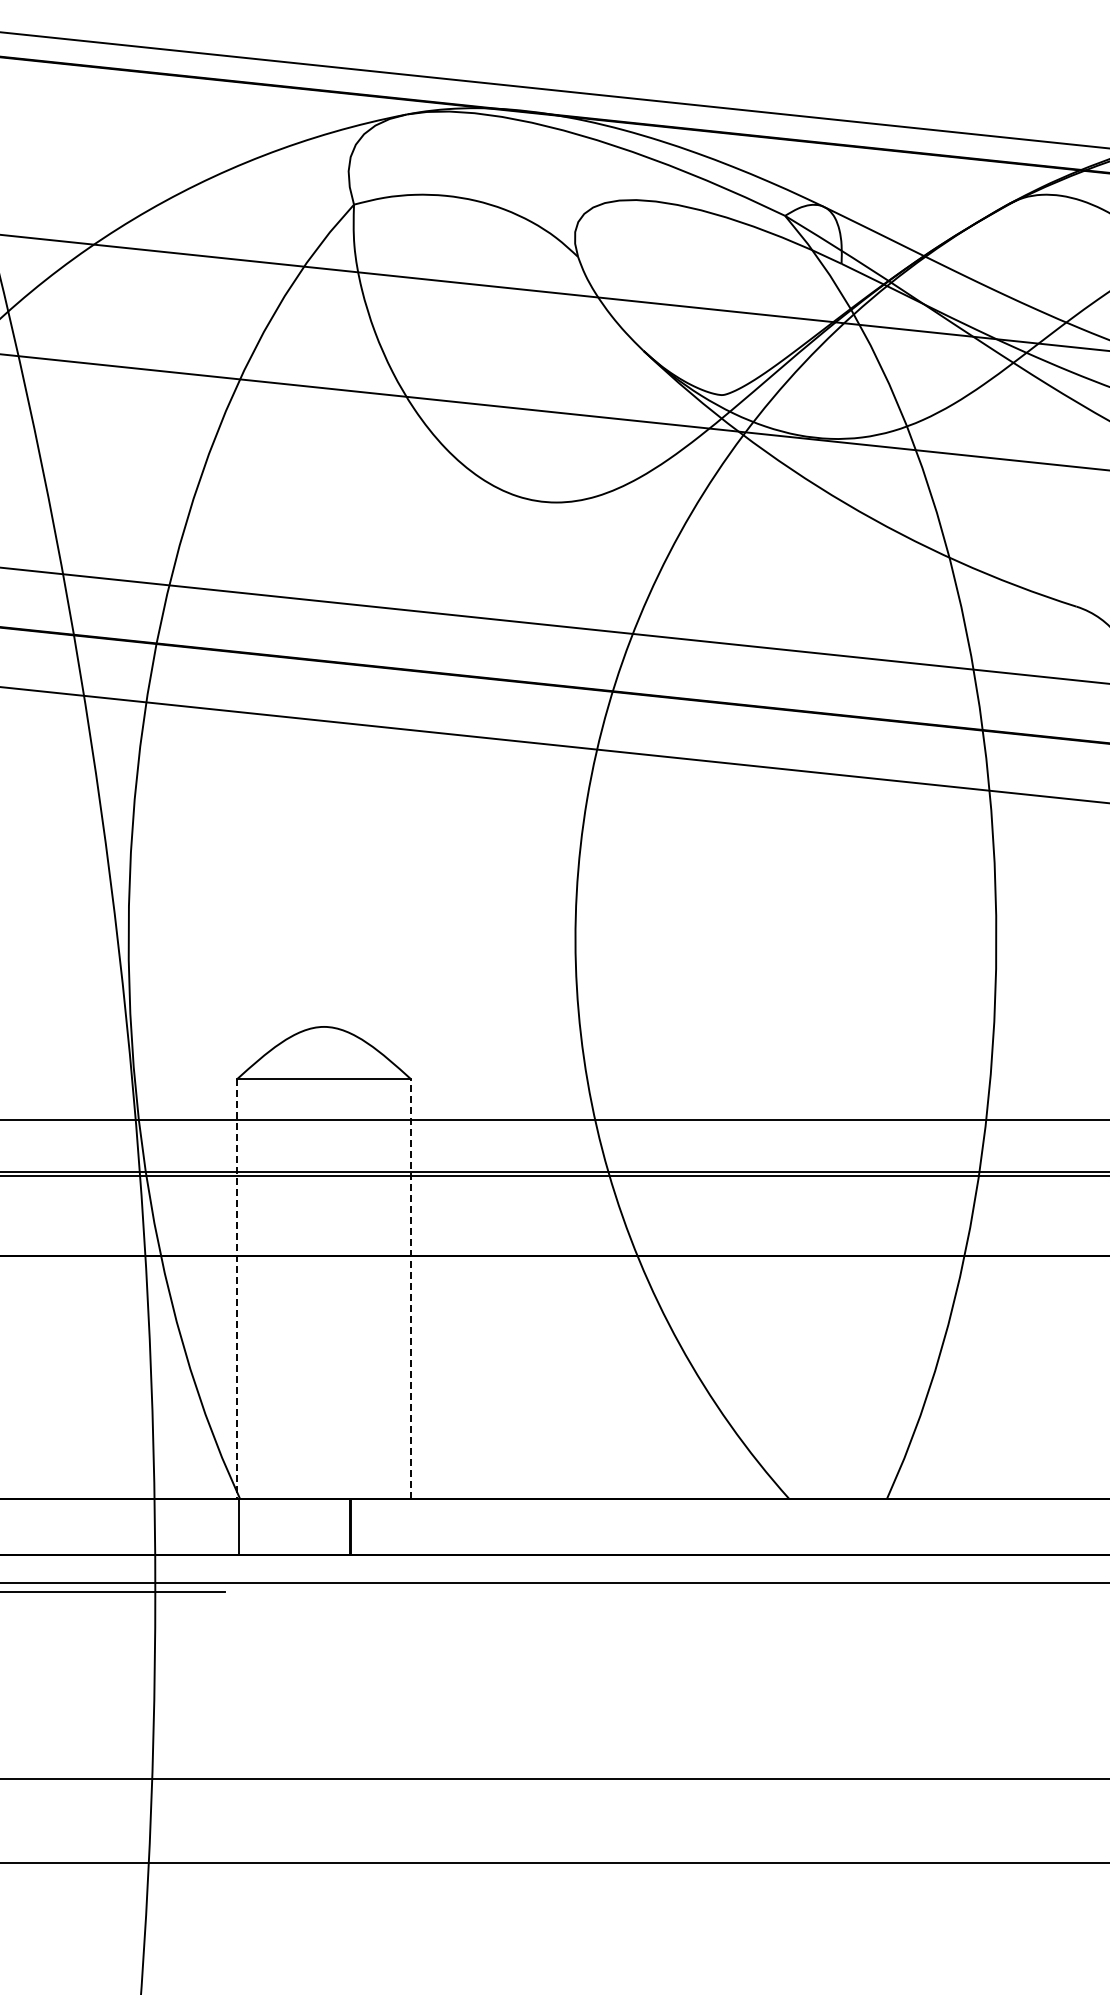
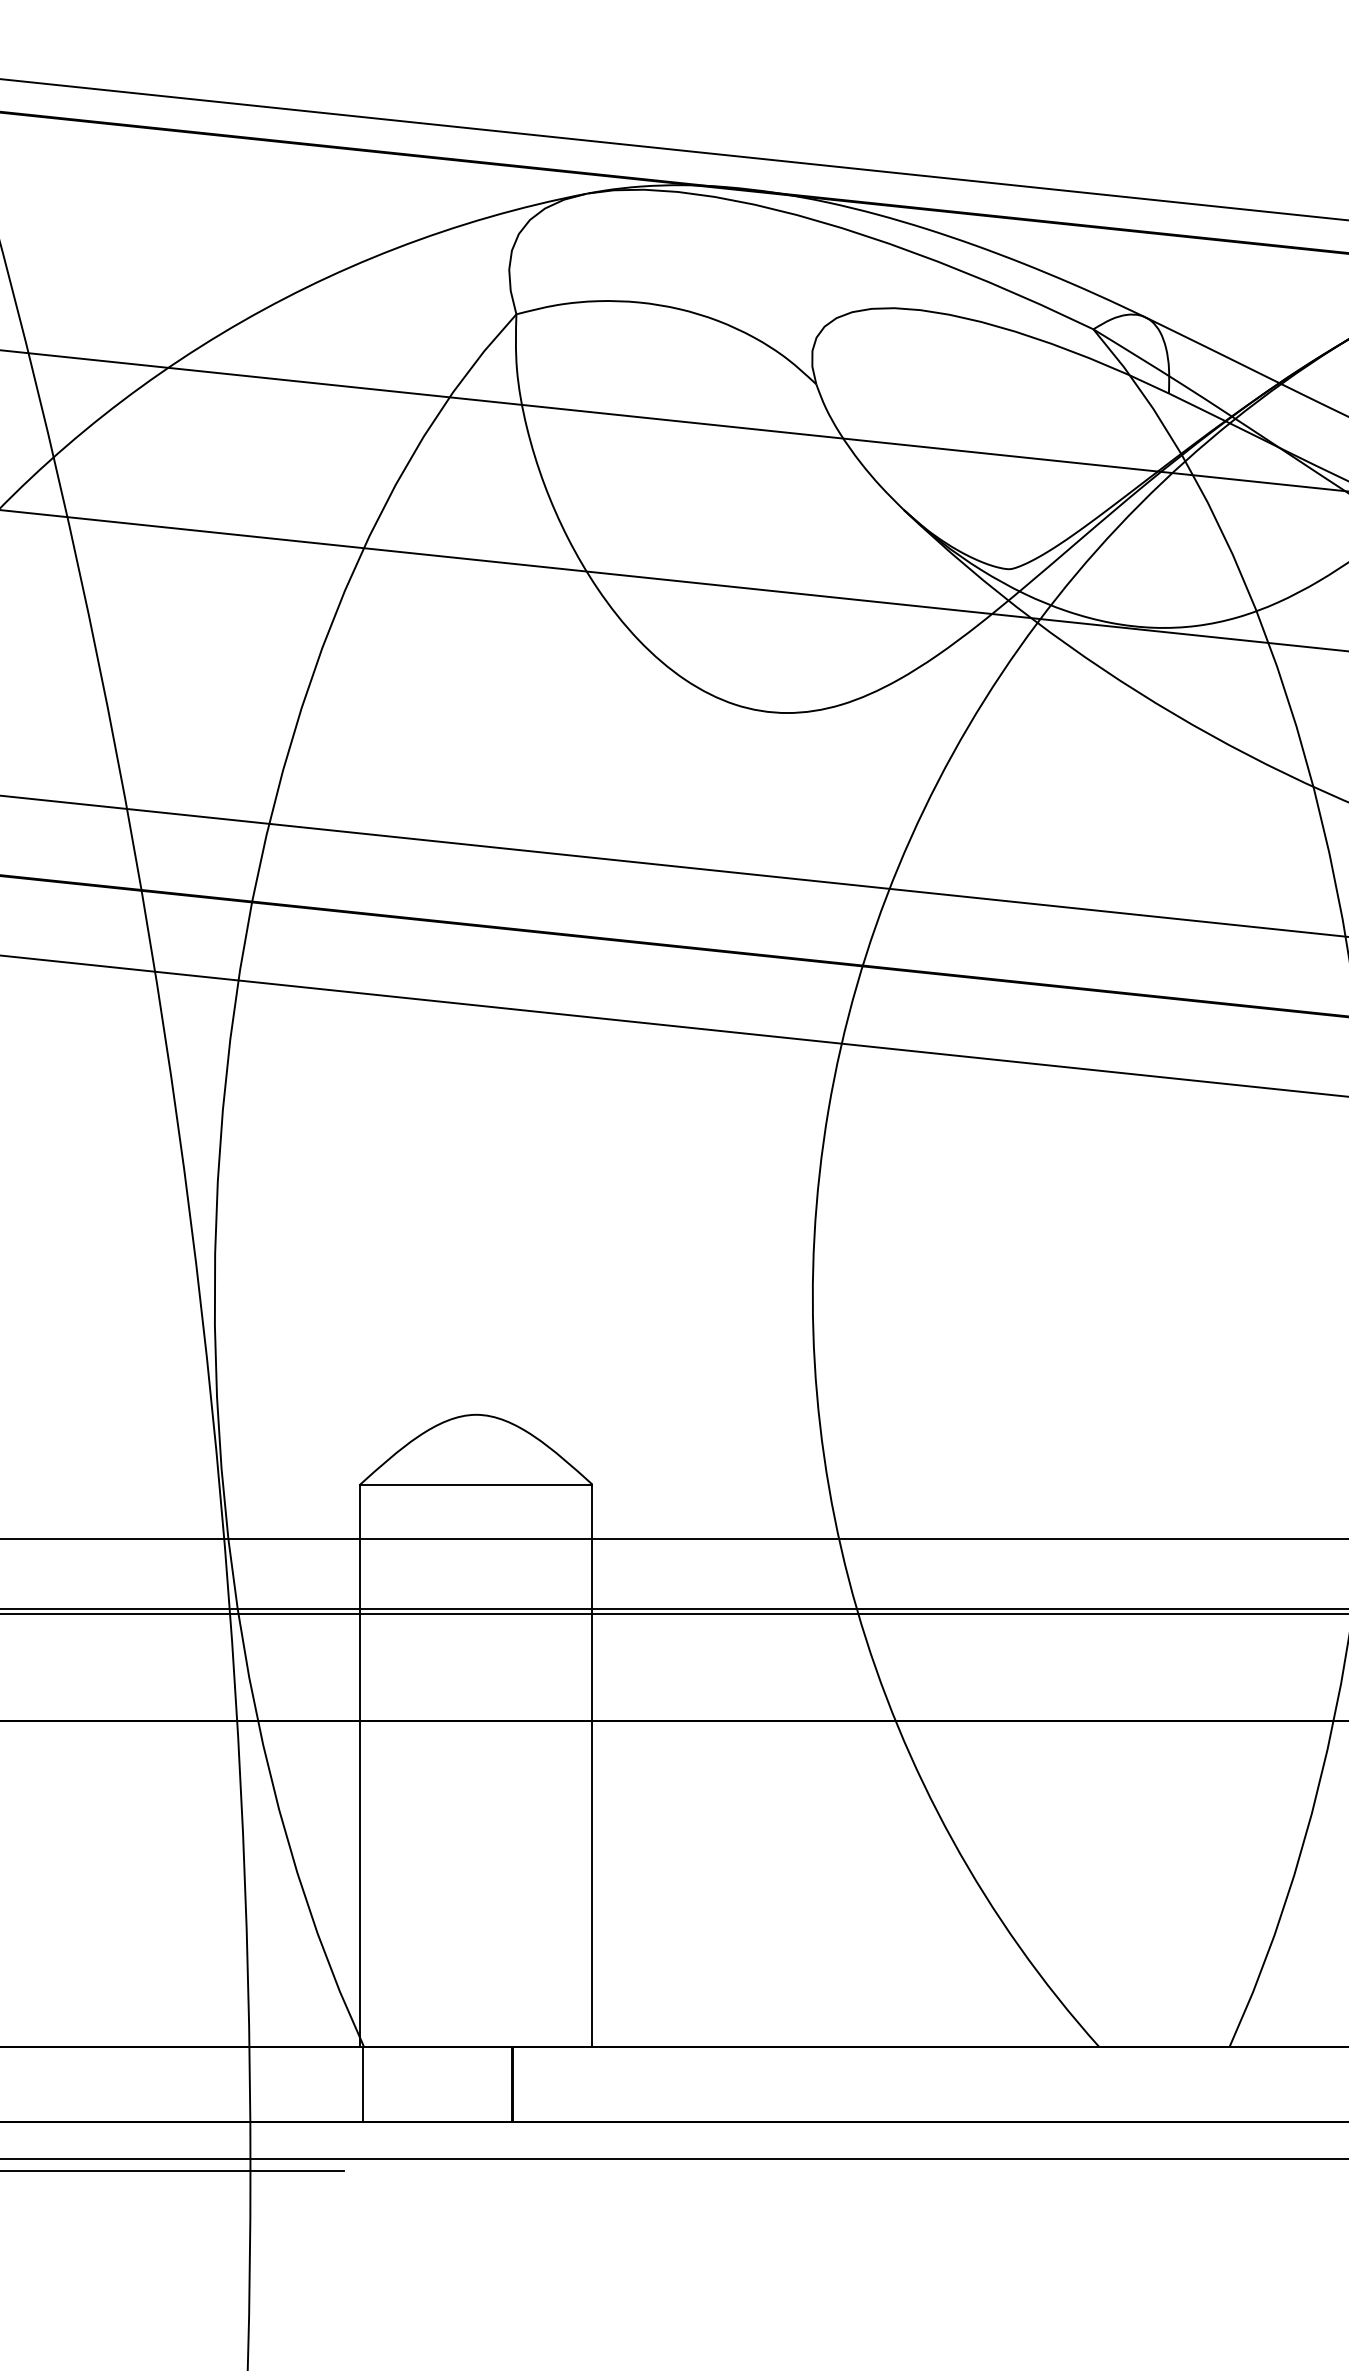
line: (237, 1289) -> (360, 1766), dashed -> solid
line: (410, 1289) -> (592, 1766), dashed -> solid

